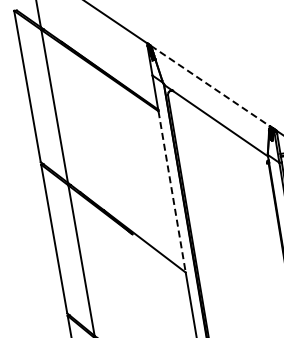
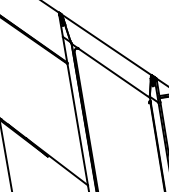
line: (210, 85) -> (106, 44), dashed -> solid
line: (172, 191) -> (78, 124), dashed -> solid

